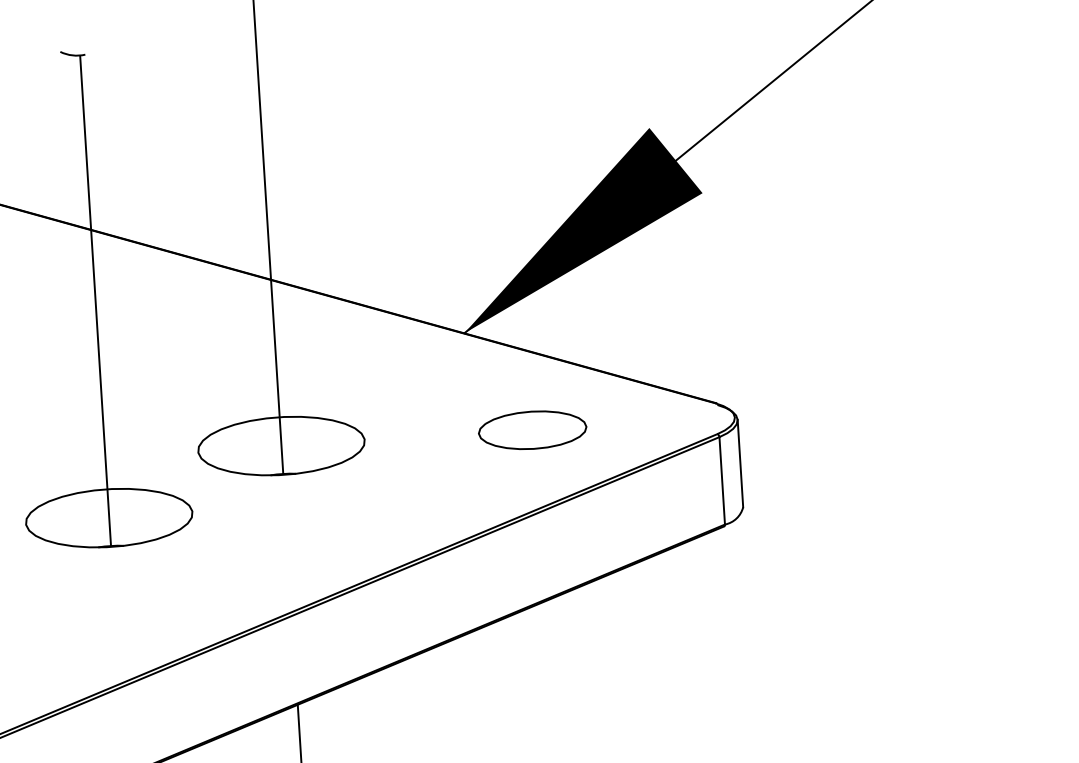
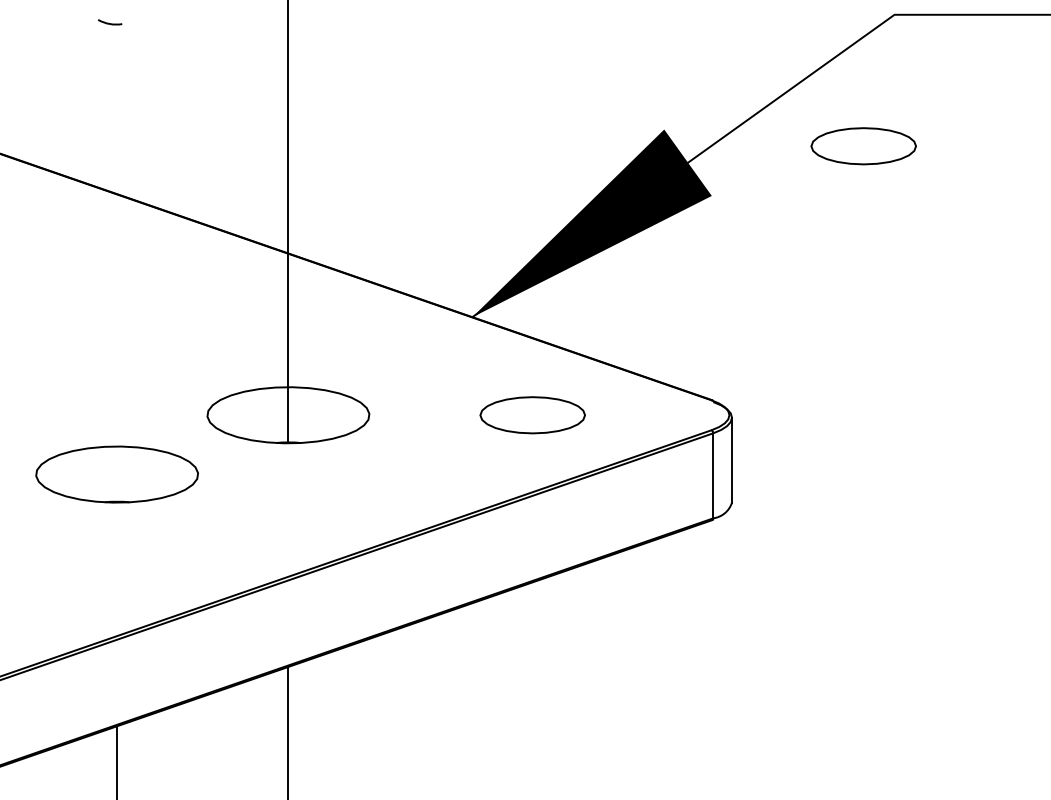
part: (855, 132) -> (863, 146), added
line: (95, 301) -> (117, 263), removed

